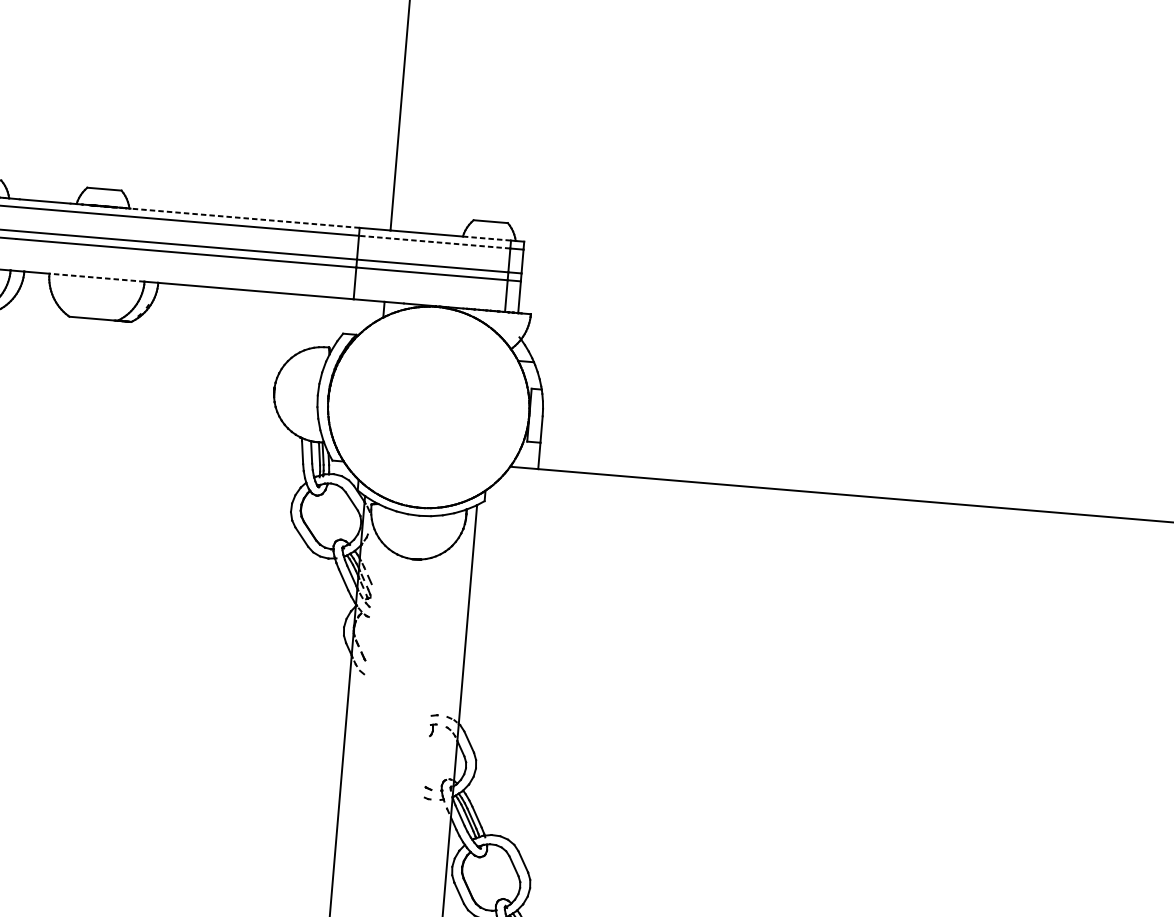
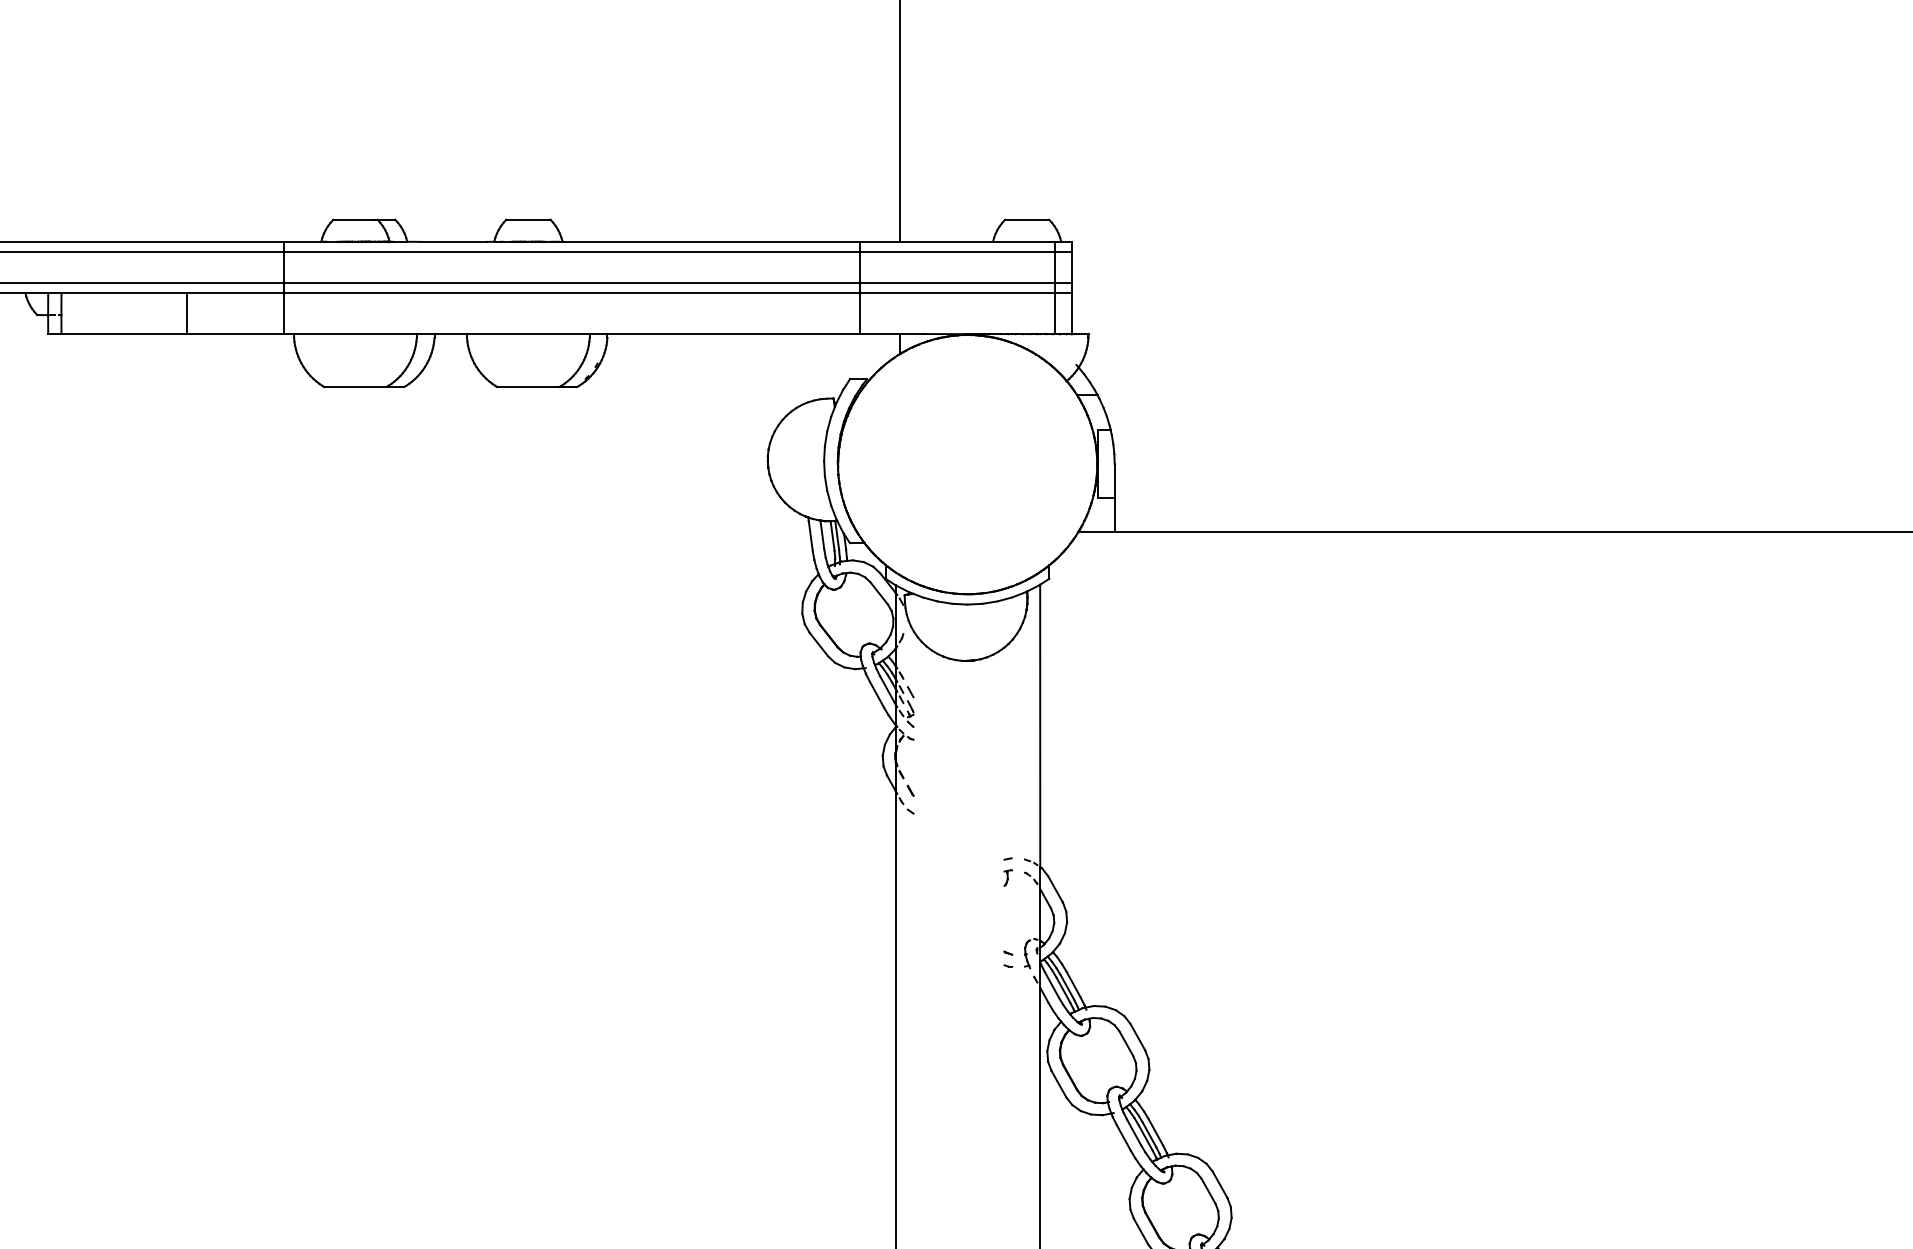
line: (244, 217) -> (711, 241), dashed -> solid
line: (487, 238) -> (1024, 241), dashed -> solid
line: (434, 242) -> (957, 252), dashed -> solid
line: (96, 278) -> (527, 334), dashed -> solid

